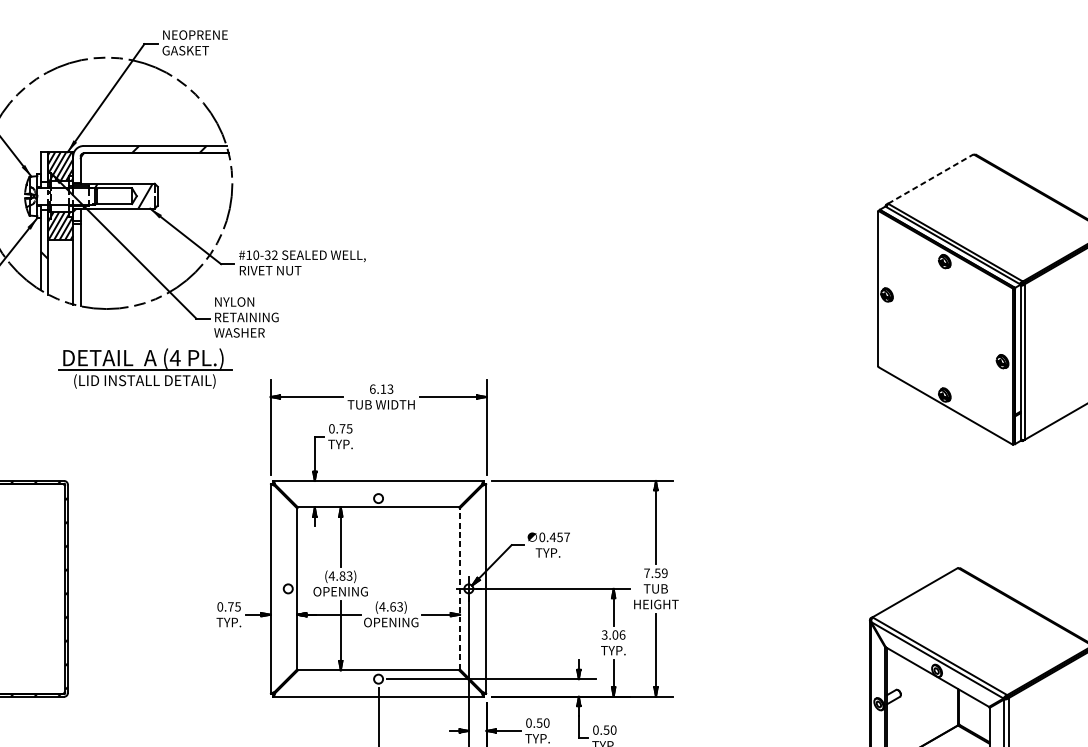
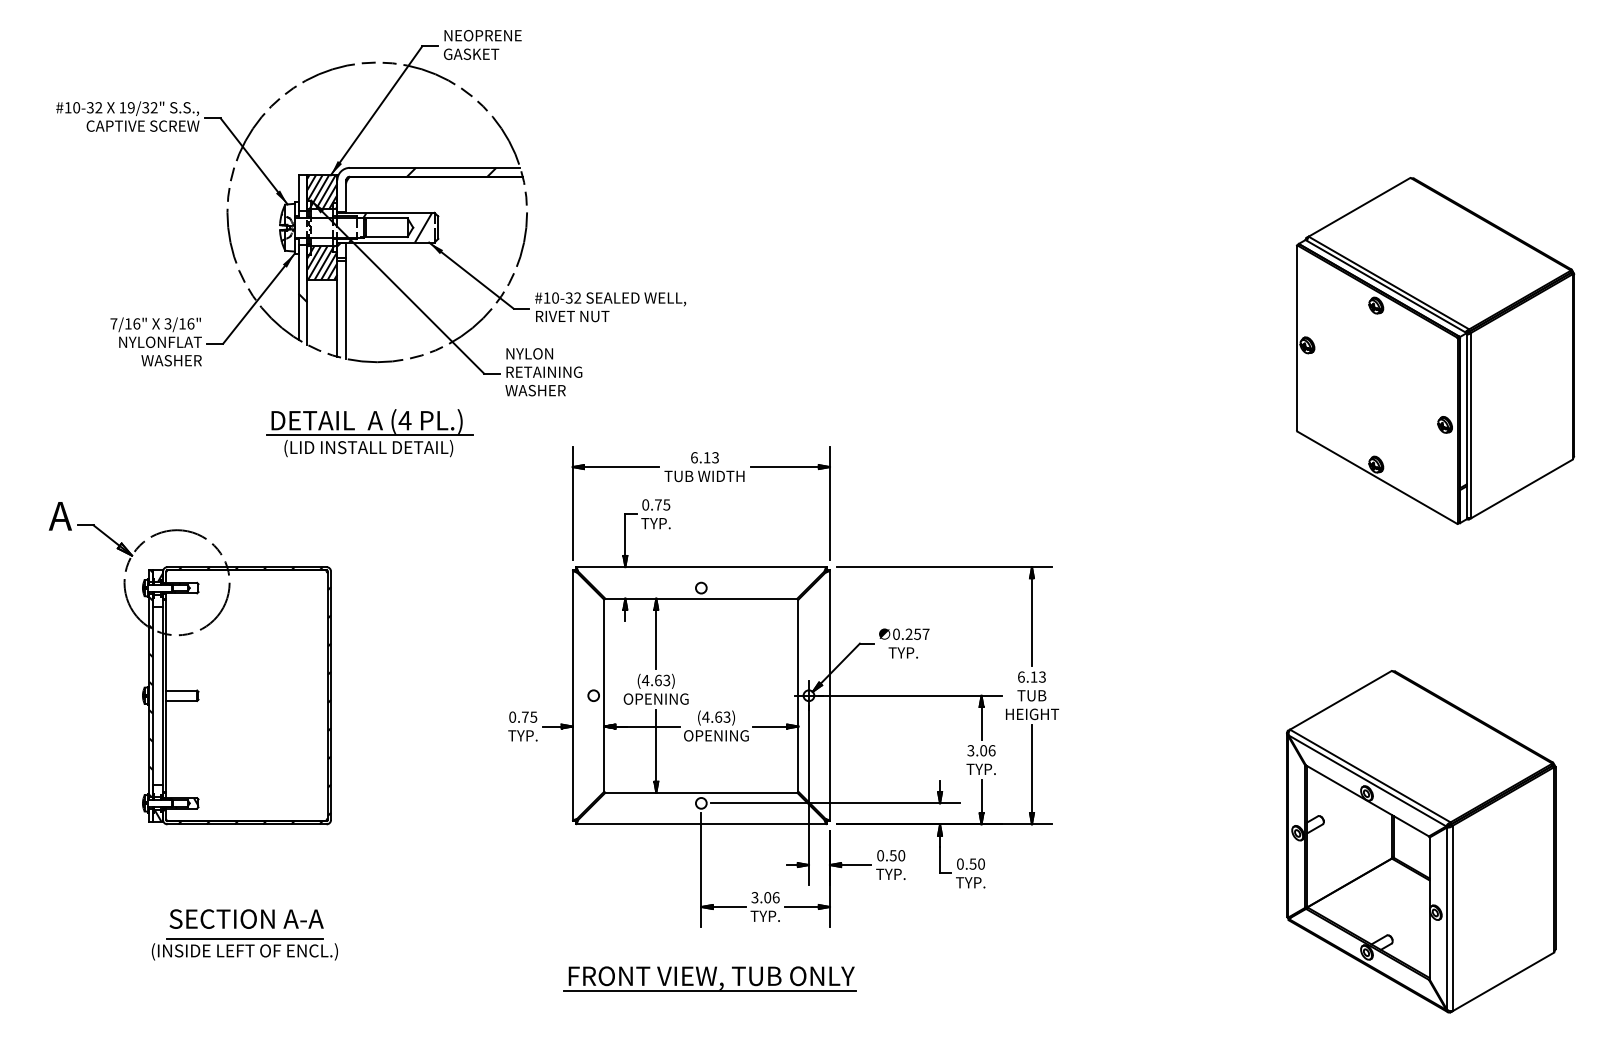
line: (930, 179) -> (1359, 207), dashed -> solid
part: (145, 368) -> (369, 433), moved
text: (552, 536) -> (908, 633), 0.457 -> 0.257
text: (655, 572) -> (1031, 676), 7.59 -> 6.13
text: (342, 576) -> (658, 680), (4.83) -> (4.63)
line: (460, 588) -> (798, 695), dashed -> solid

